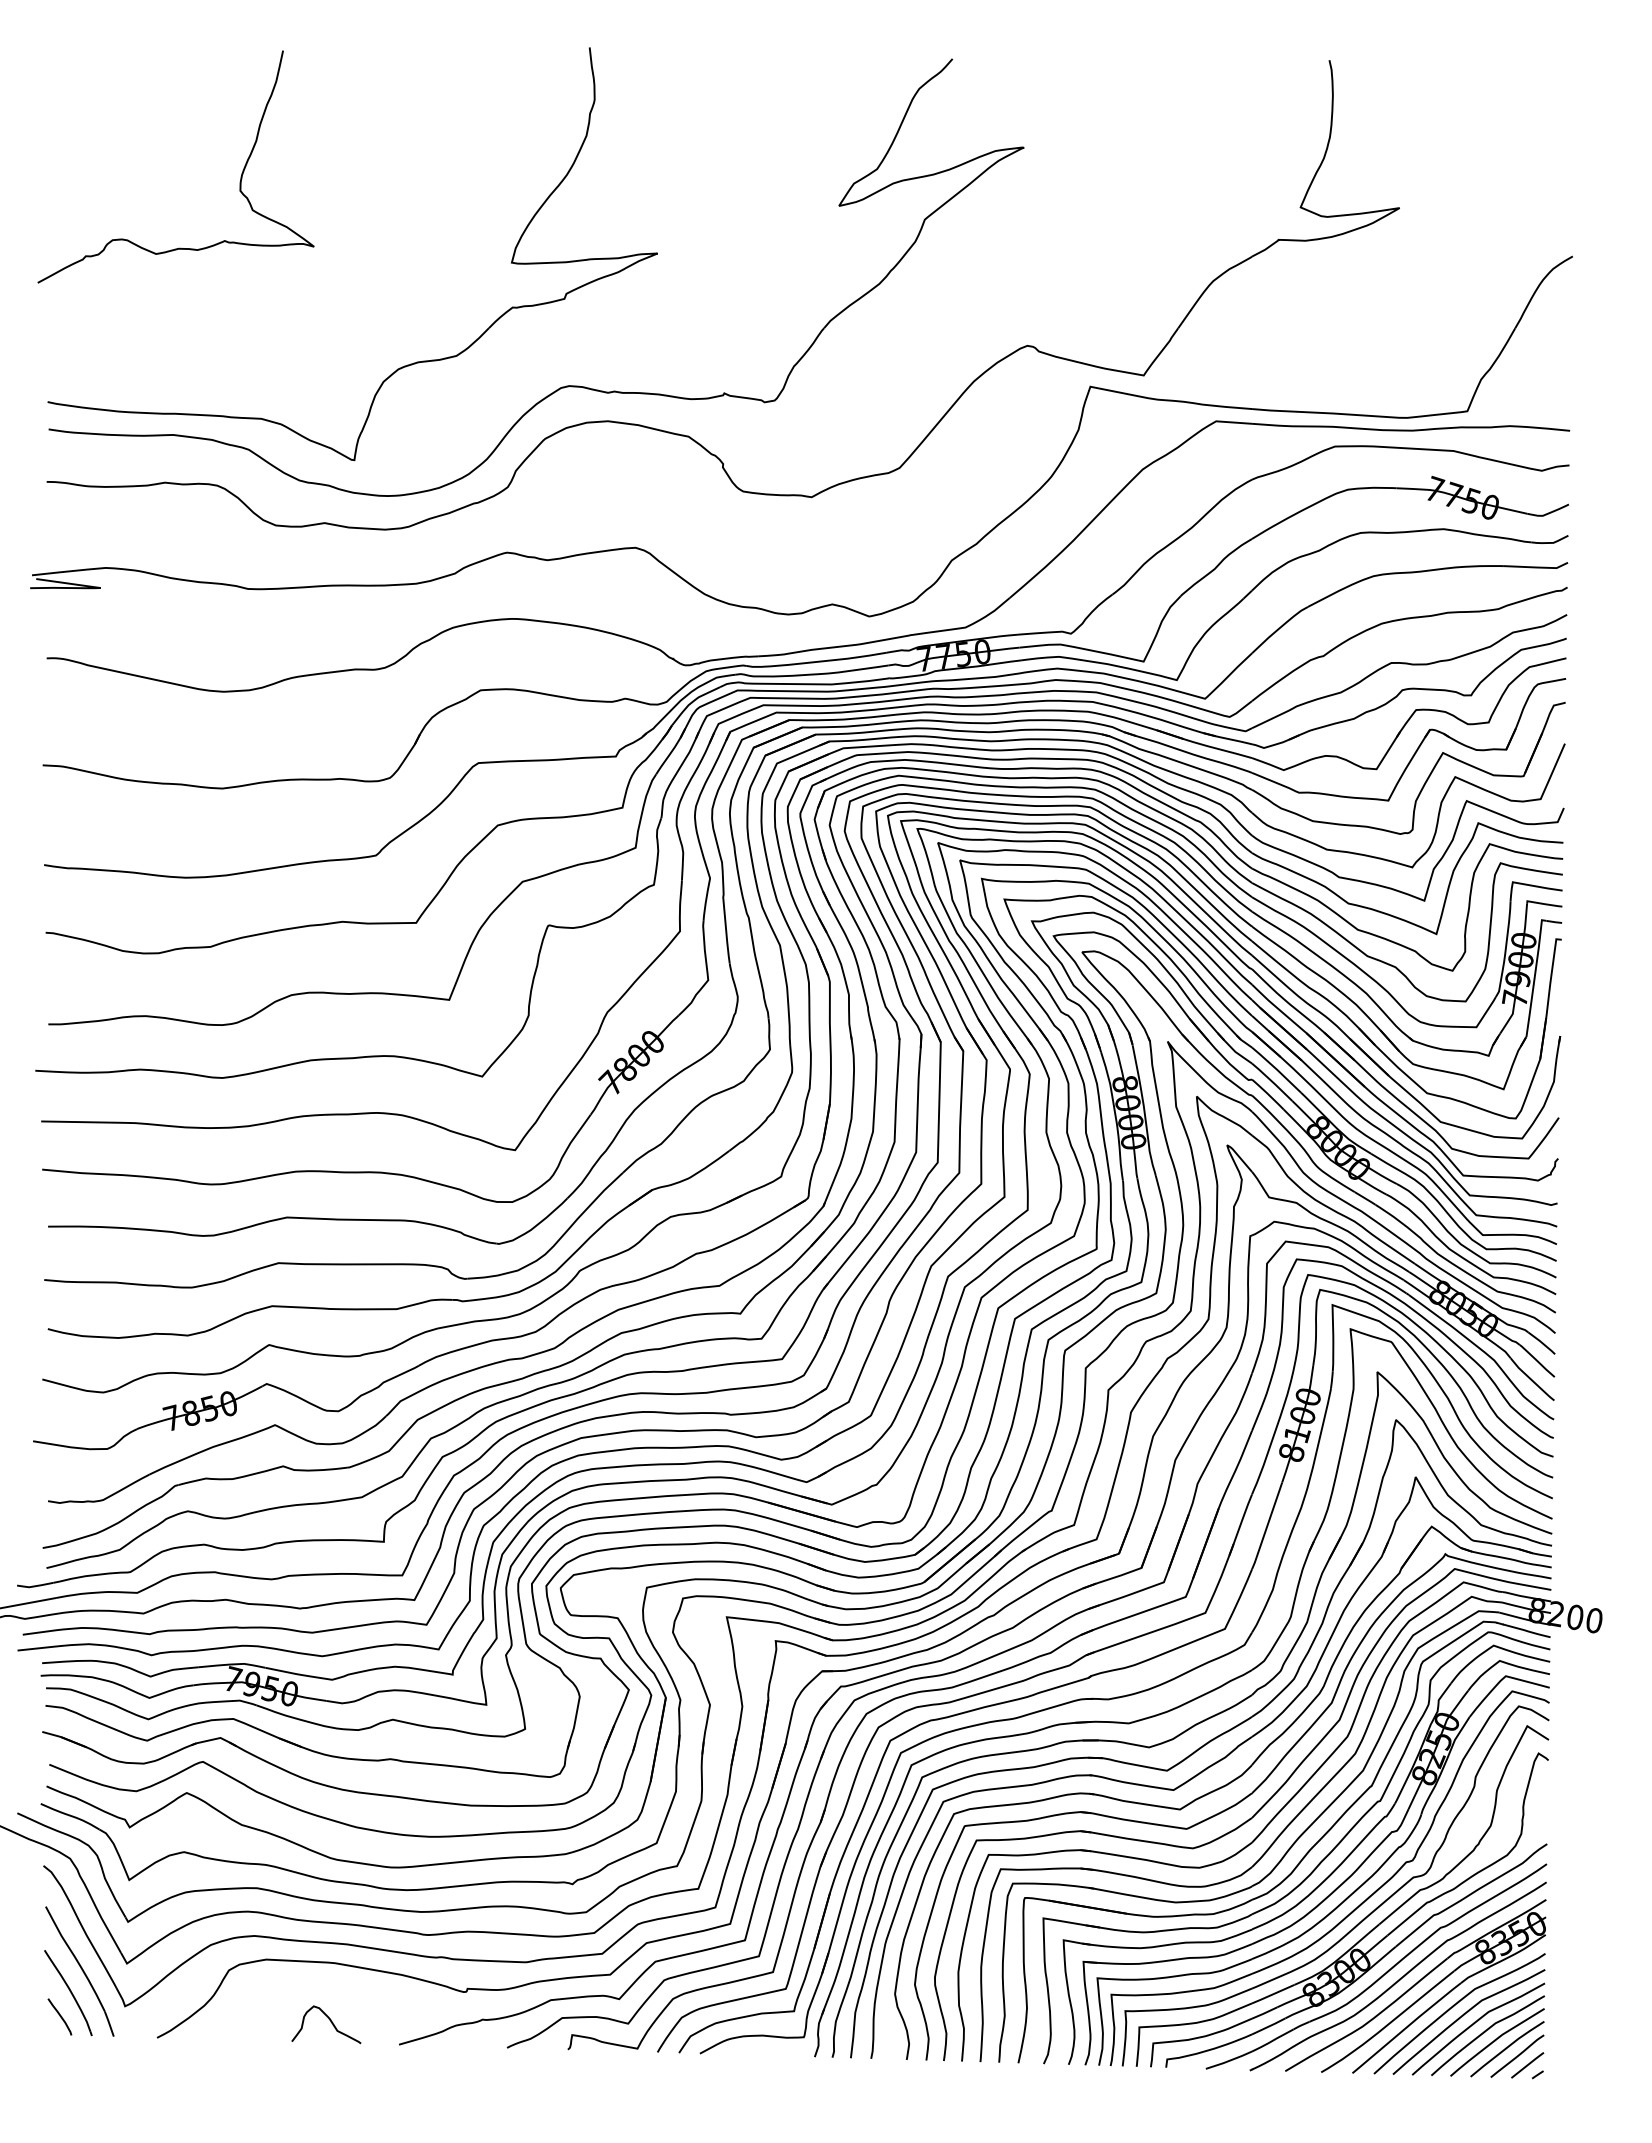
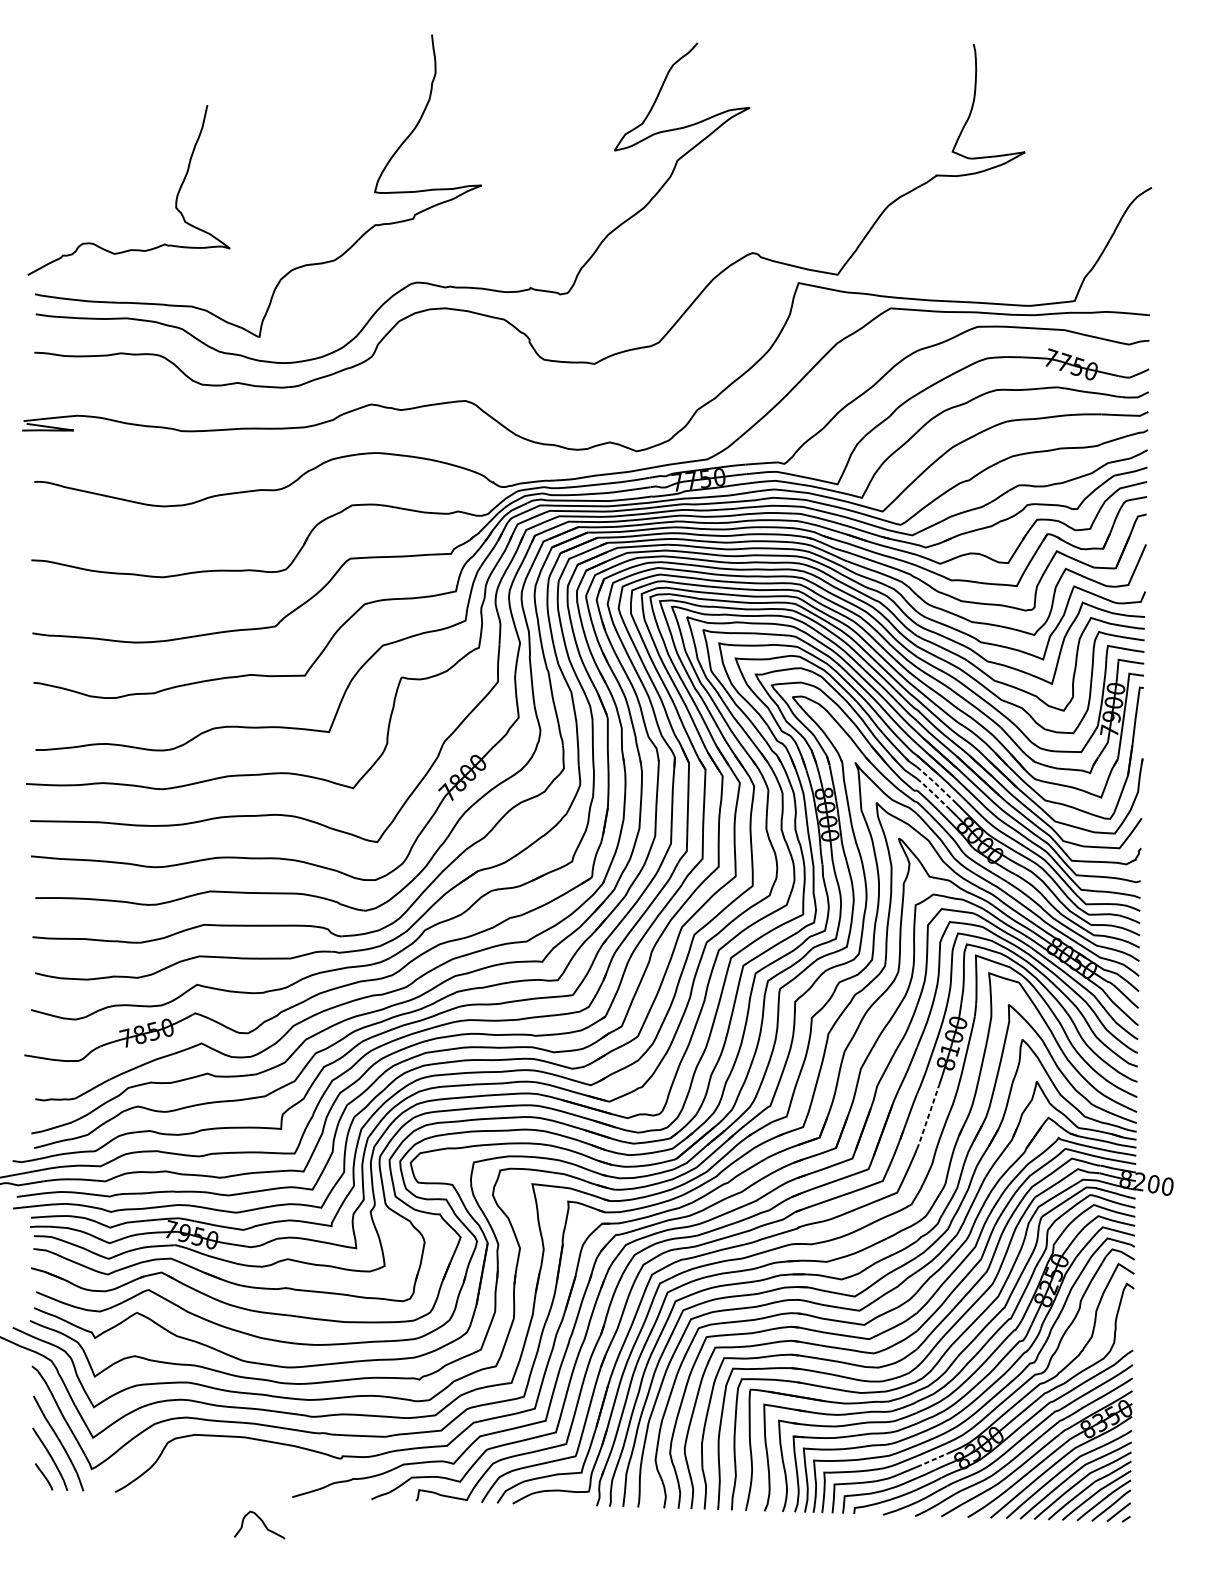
curve: (239, 181) -> (175, 200), moved
line: (1276, 1069) -> (934, 783), solid -> dashed
line: (1272, 1082) -> (931, 792), solid -> dashed
line: (1267, 1525) -> (928, 1116), solid -> dashed
line: (1272, 1994) -> (931, 1460), solid -> dashed
curve: (330, 2022) -> (262, 1523), moved

